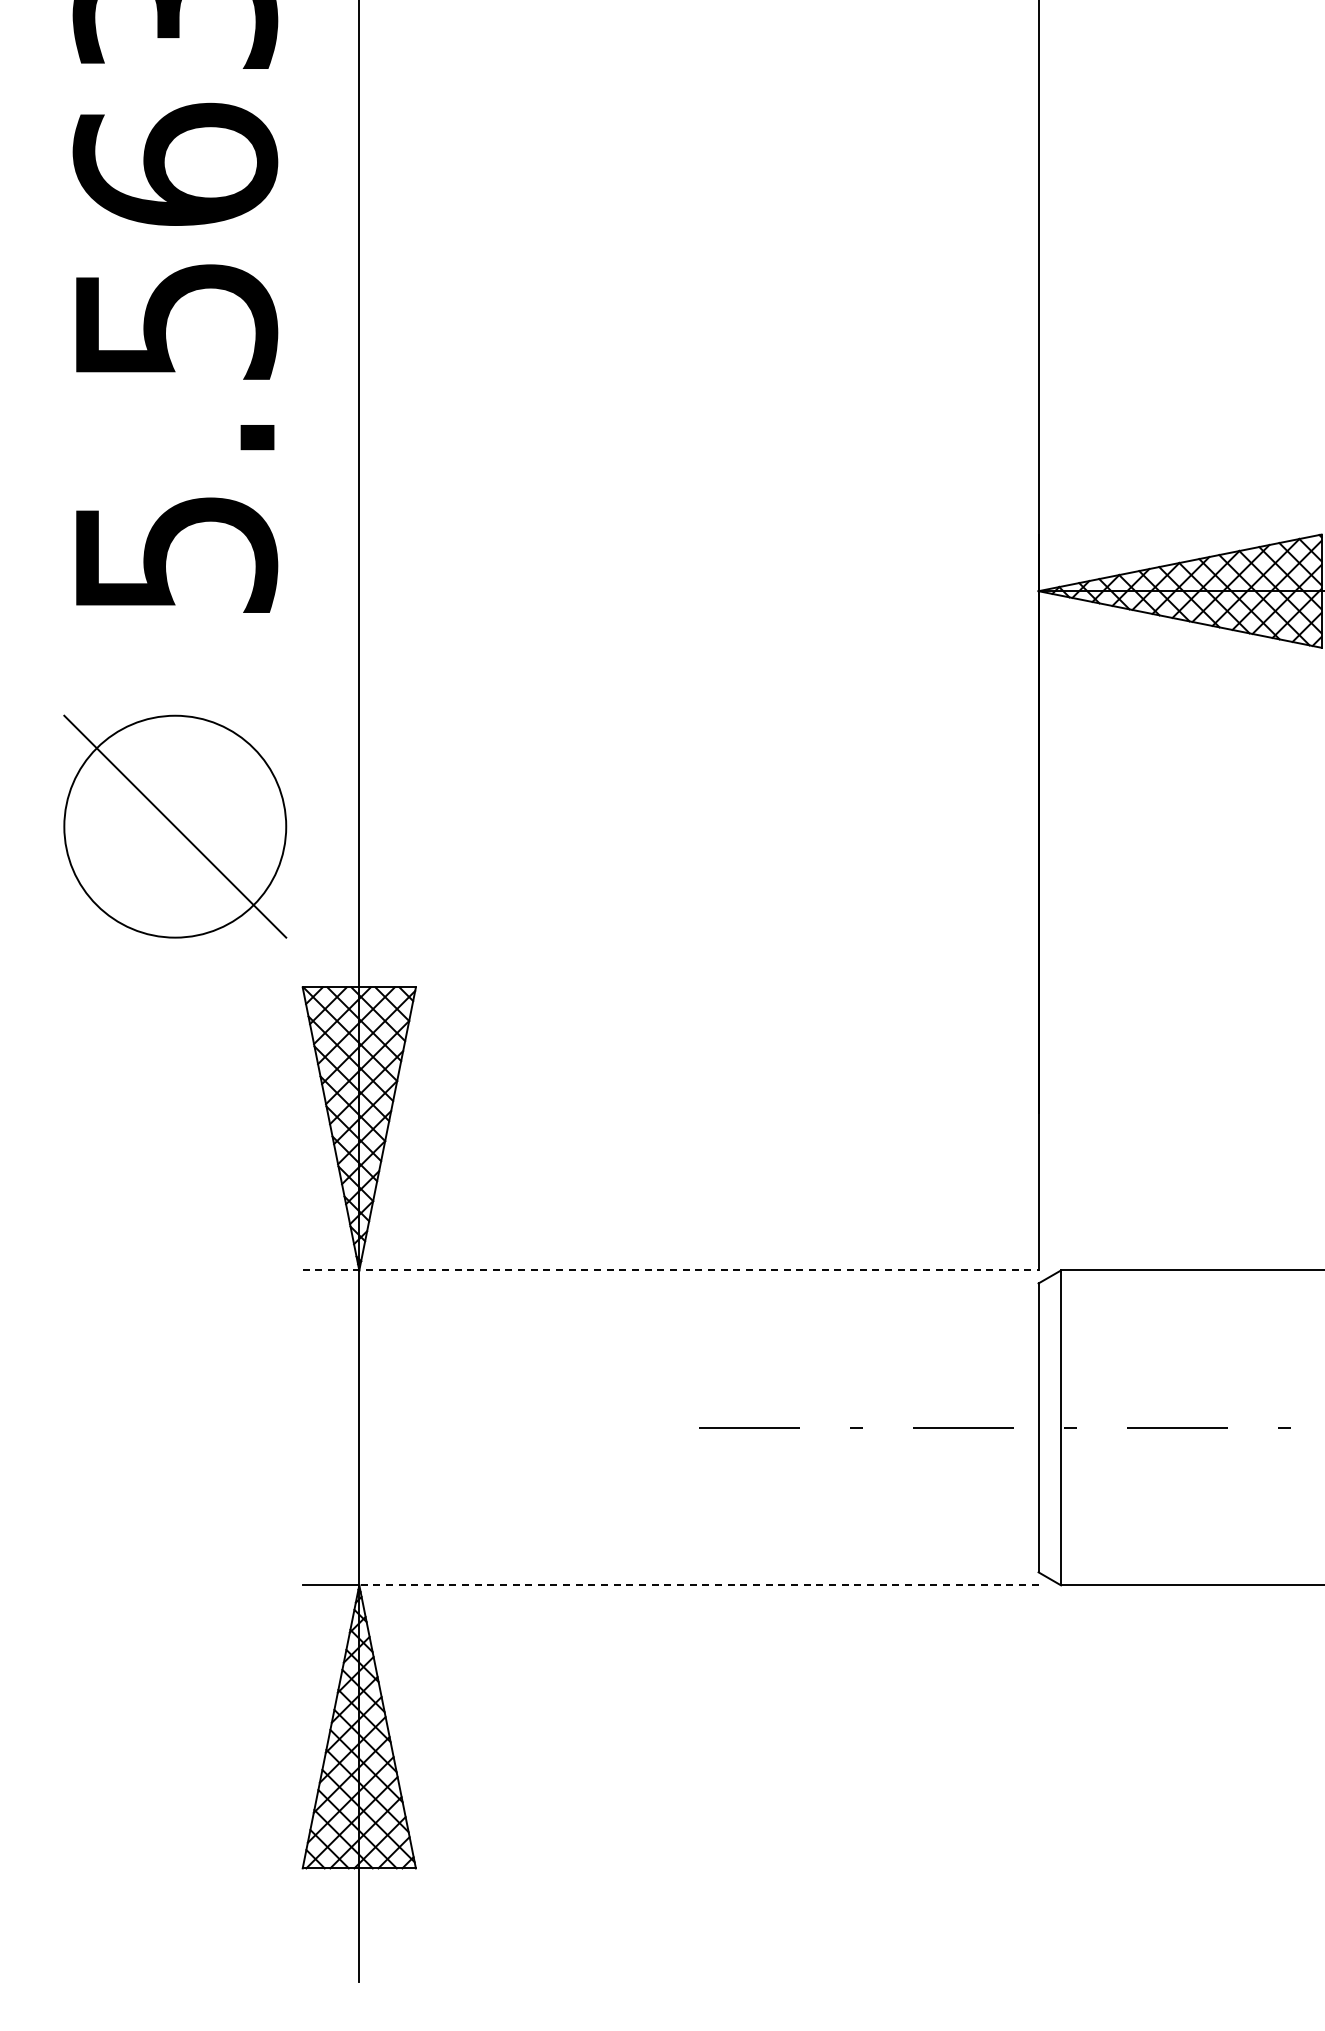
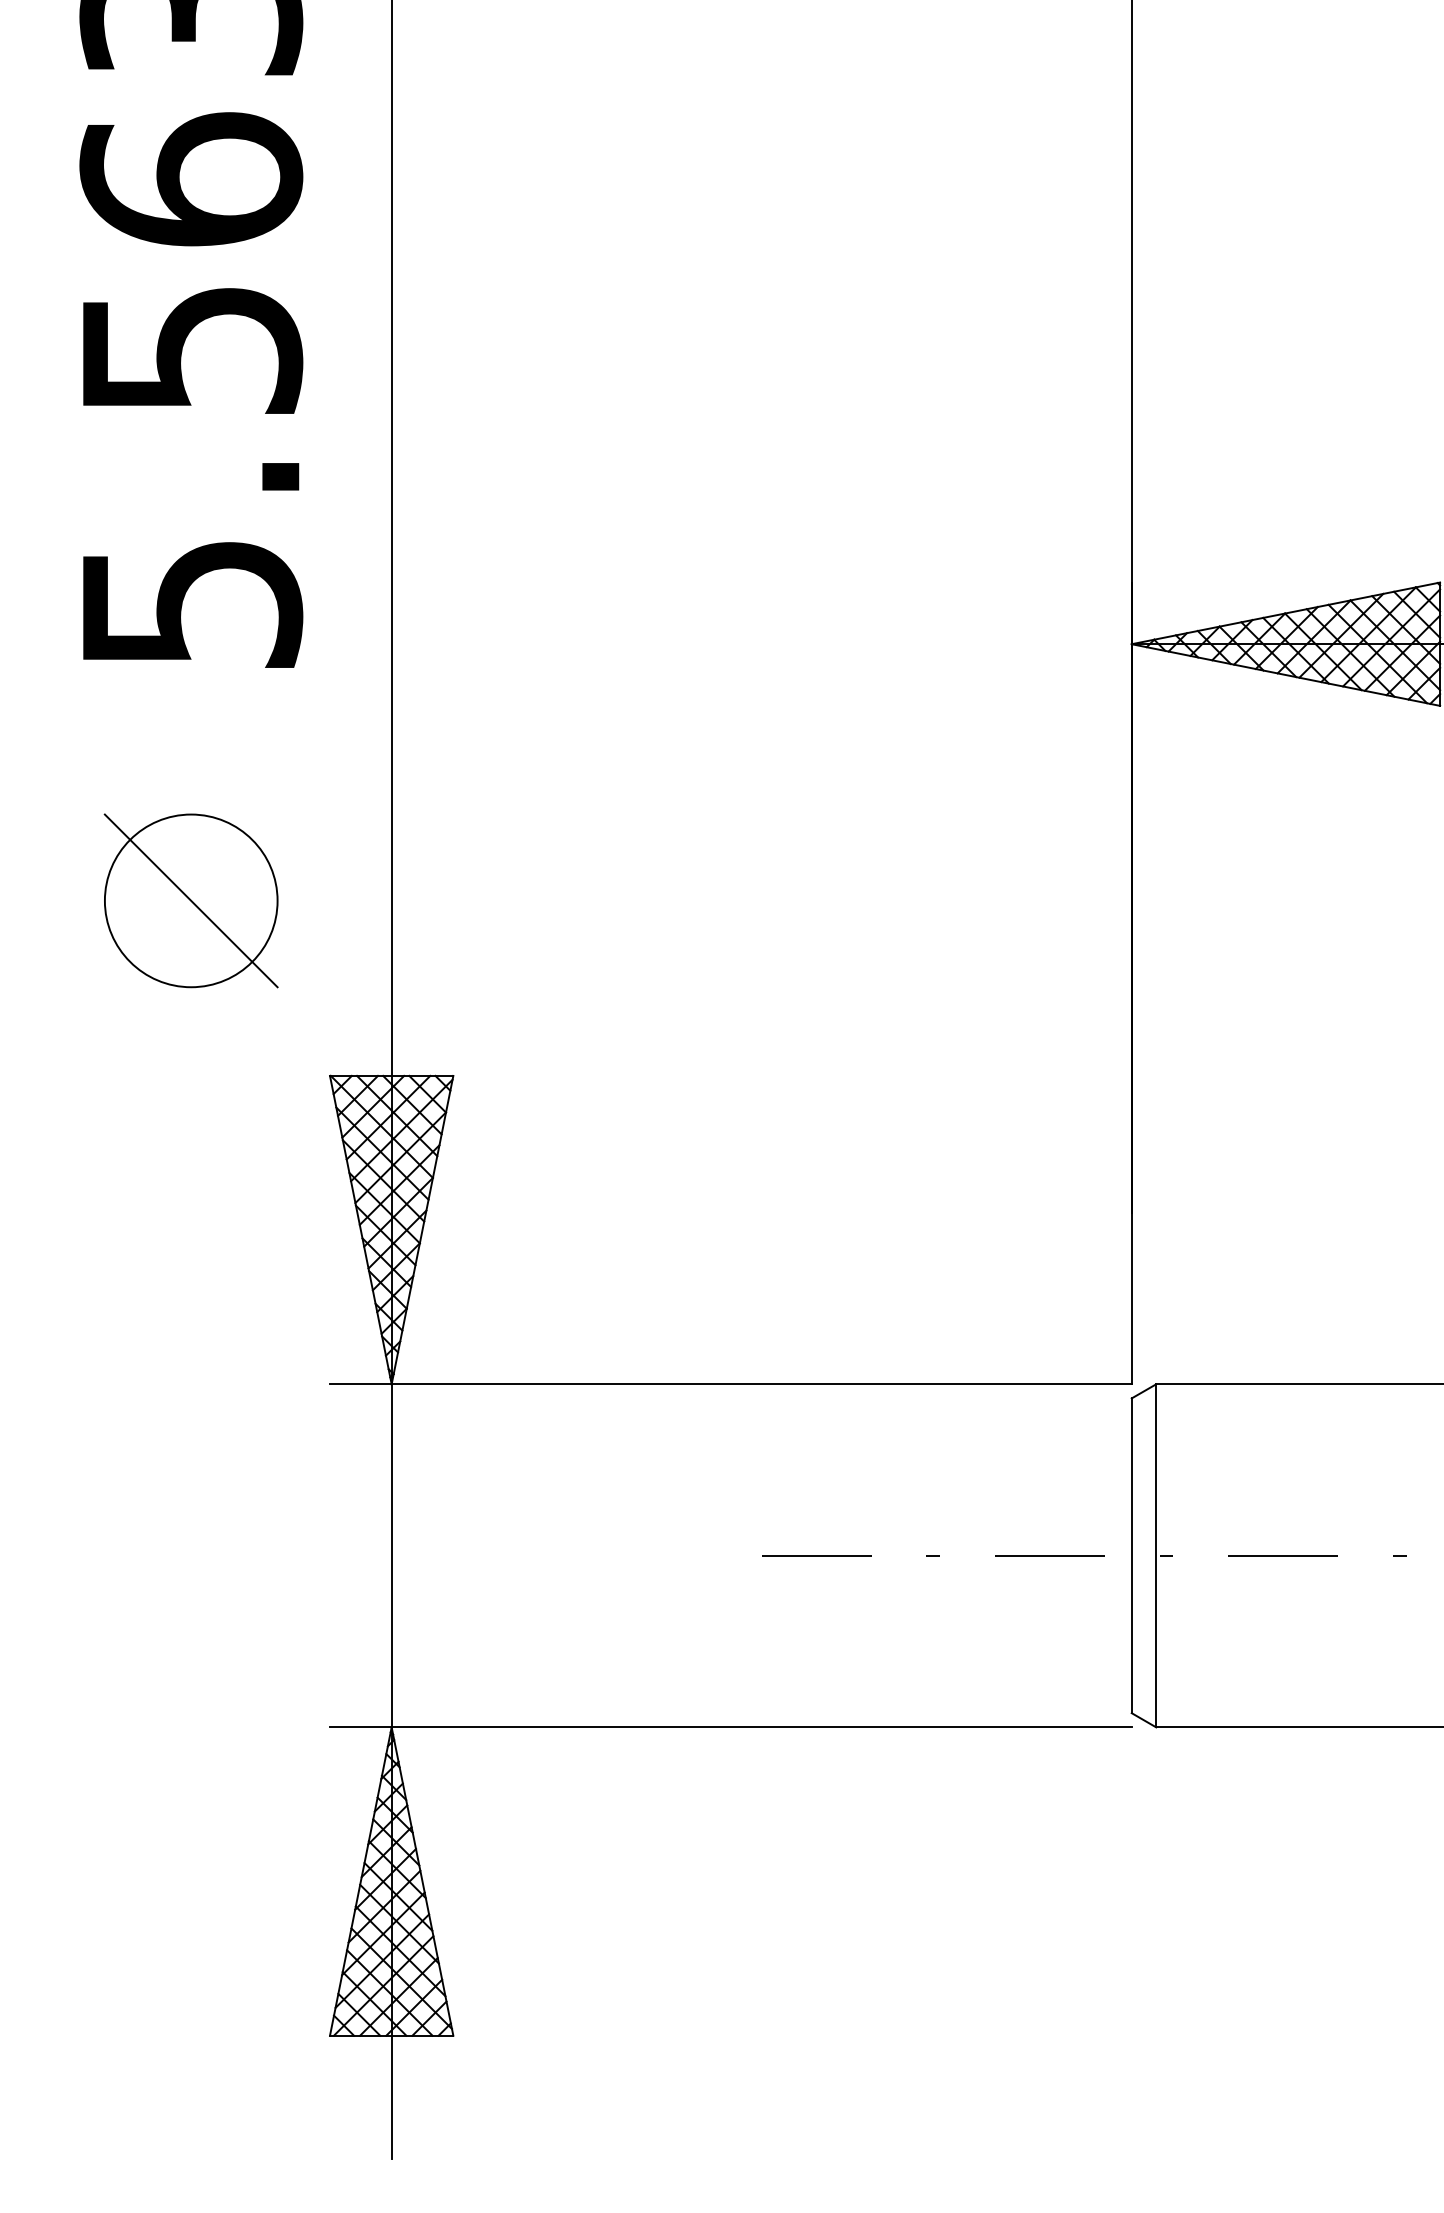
part: (175, 826) -> (191, 900), size x0.71
line: (670, 1270) -> (730, 1384), dashed -> solid
line: (698, 1585) -> (761, 1727), dashed -> solid

